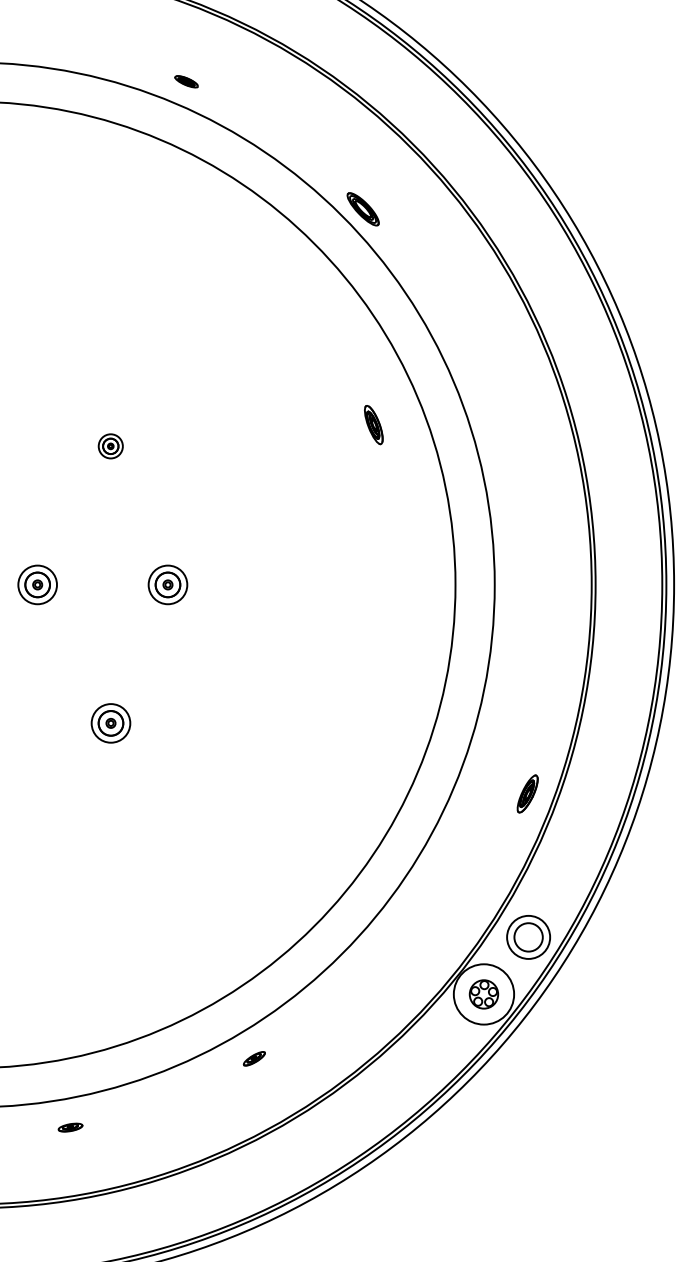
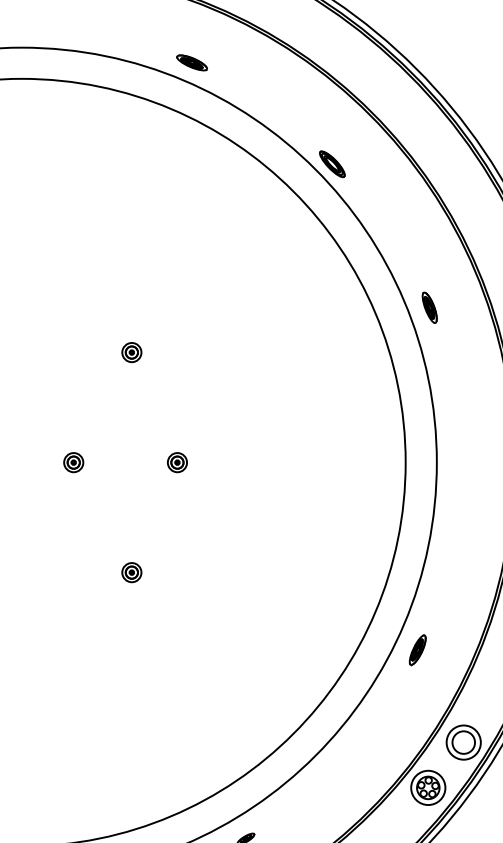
part: (186, 81) -> (192, 62), size x1.67
part: (373, 425) -> (429, 308), moved
part: (37, 584) -> (73, 462), size x0.62
part: (168, 584) -> (177, 462), size x0.62
part: (110, 723) -> (131, 572), size x0.62
part: (527, 793) -> (417, 649), moved
circle: (483, 993) -> (427, 787), size x0.71

